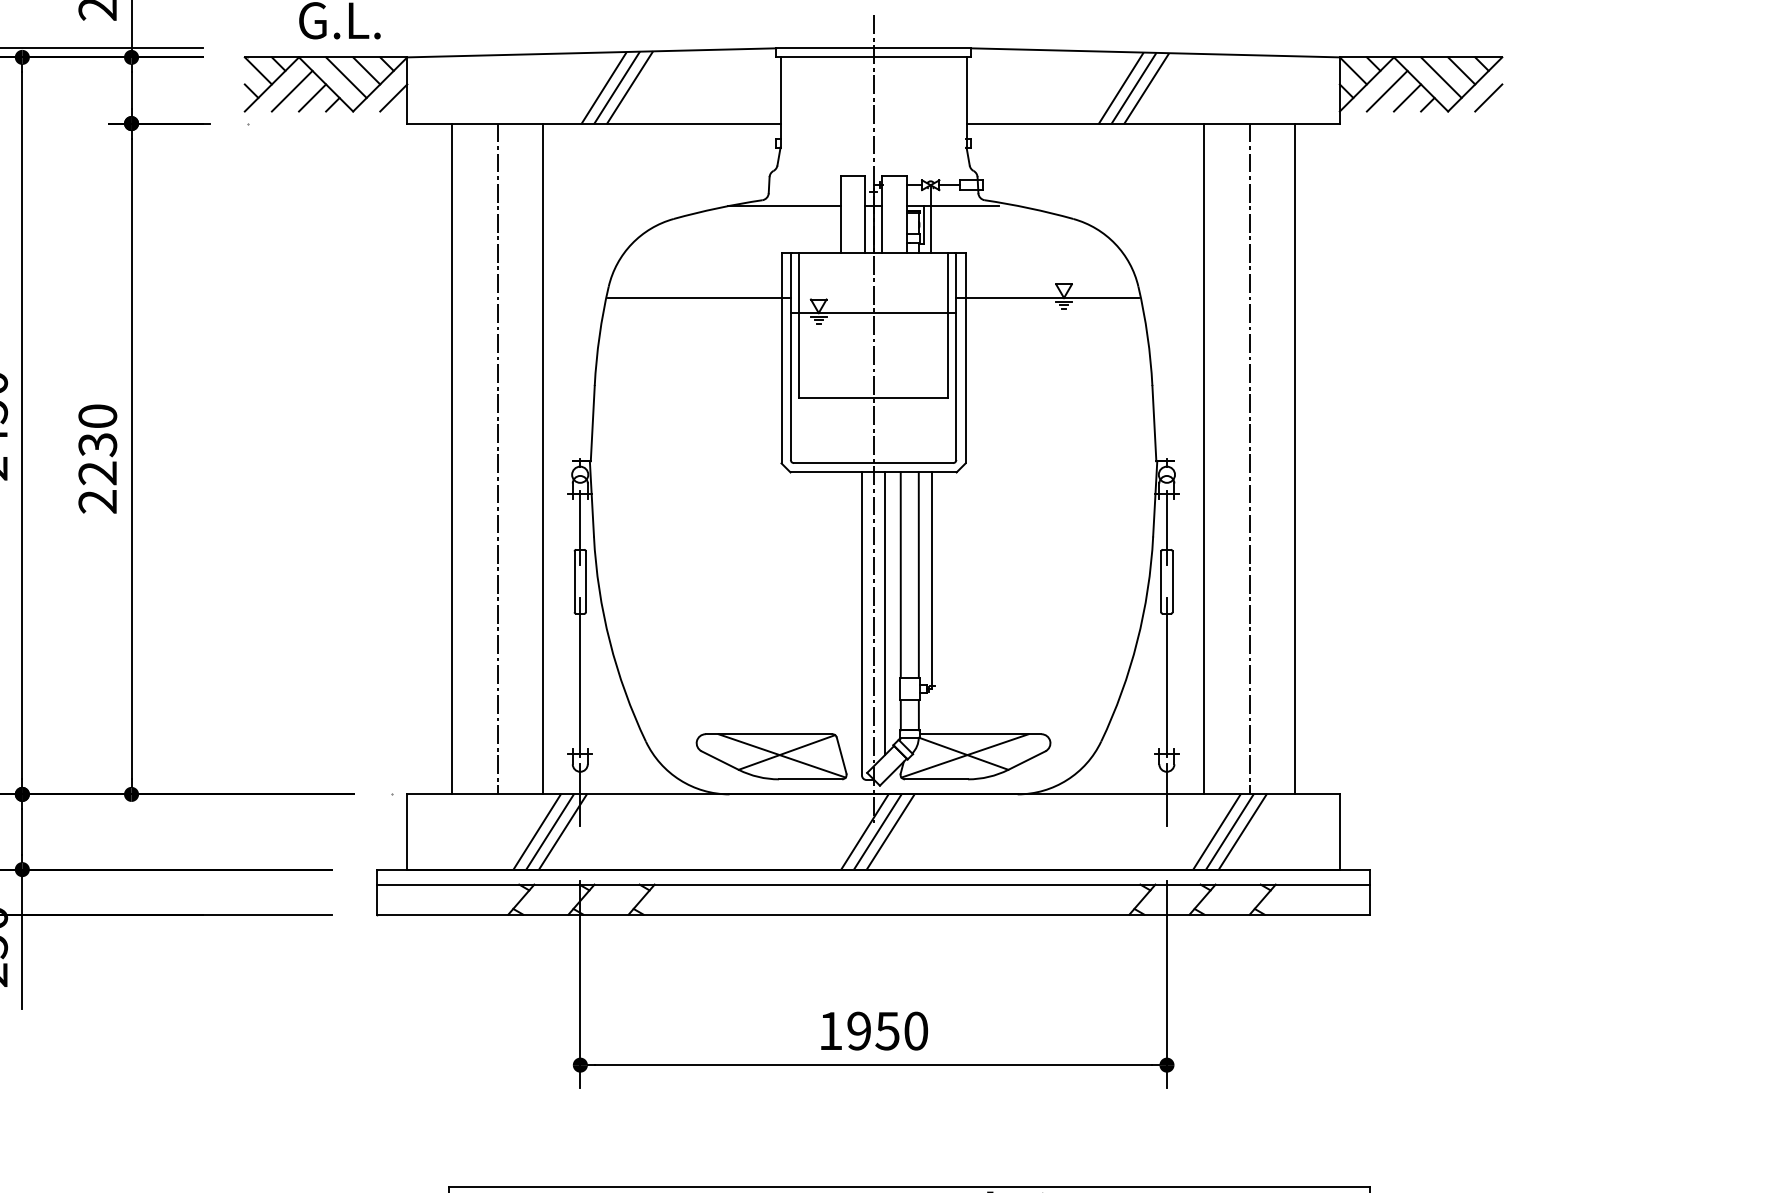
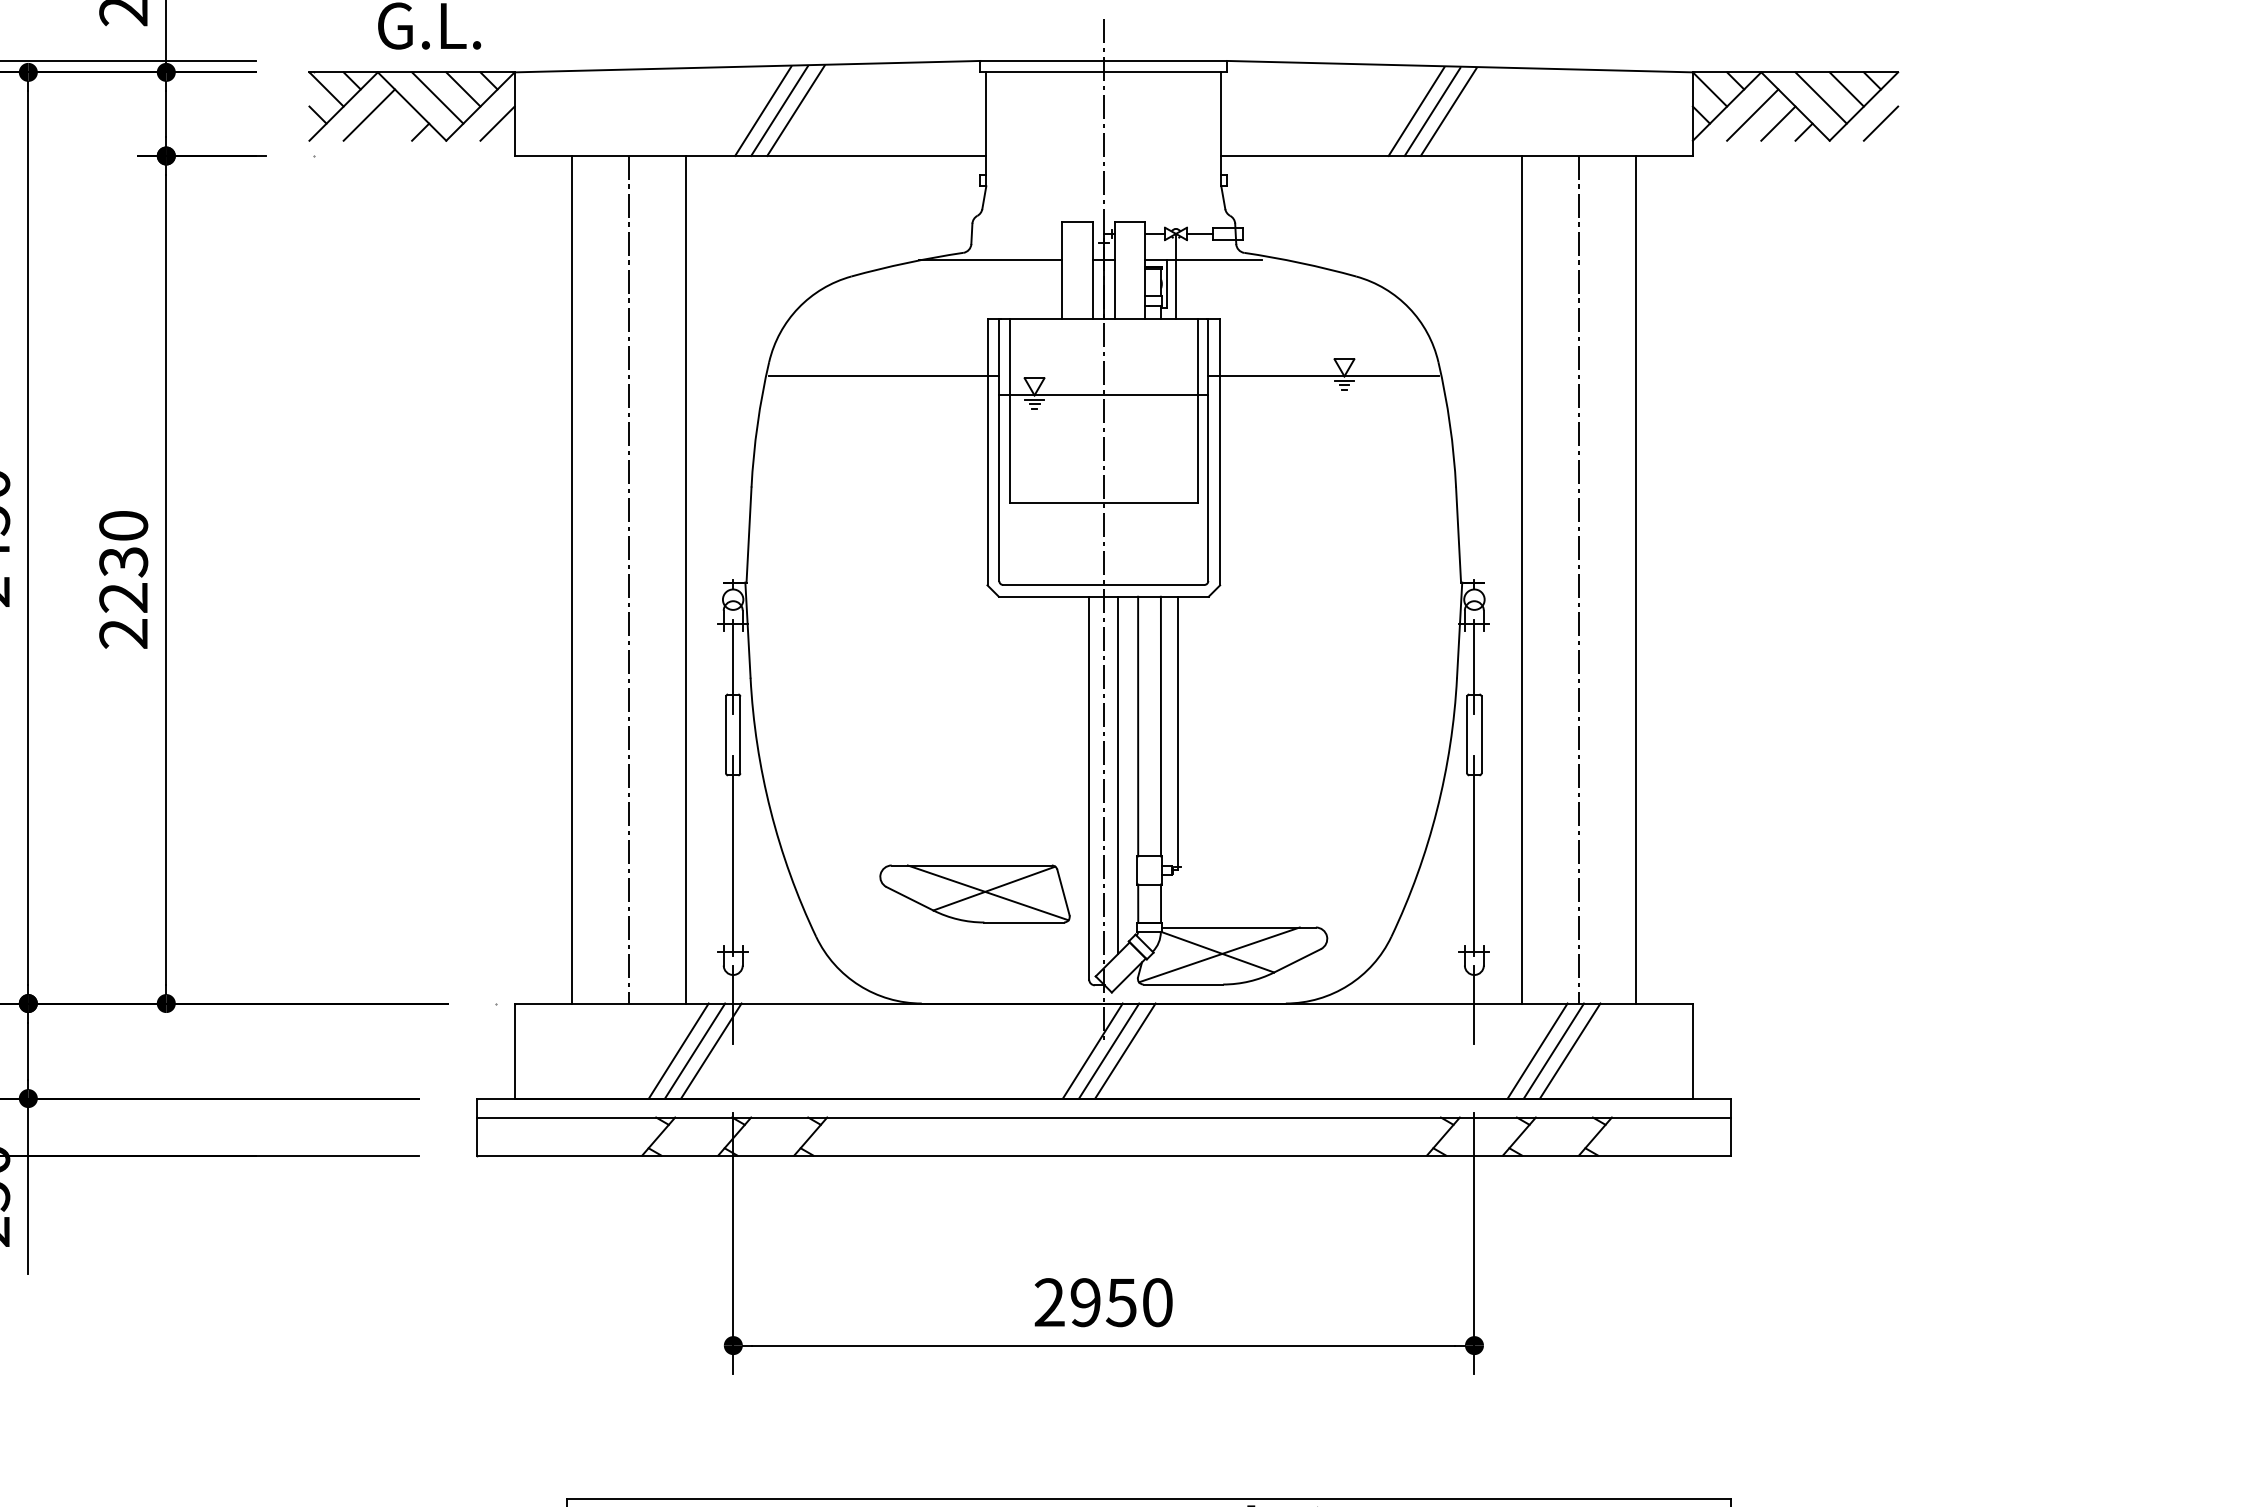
line: (312, 97) -> (394, 123), removed
part: (771, 756) -> (974, 893), moved
text: (830, 1031) -> (1049, 1302), 1950 -> 2950

